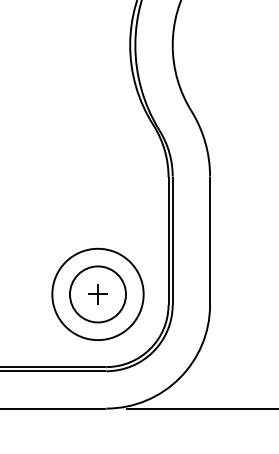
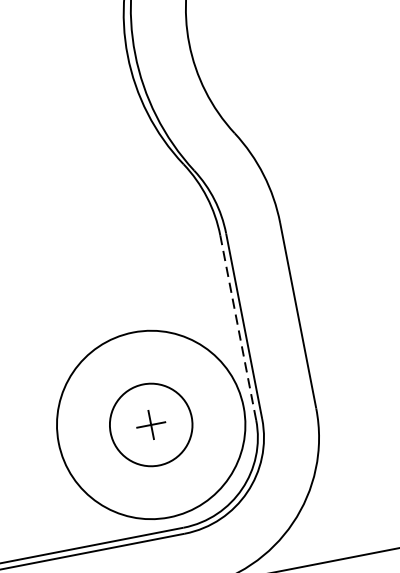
line: (168, 241) -> (238, 328), solid -> dashed
circle: (97, 294) -> (150, 425), size x1.4

